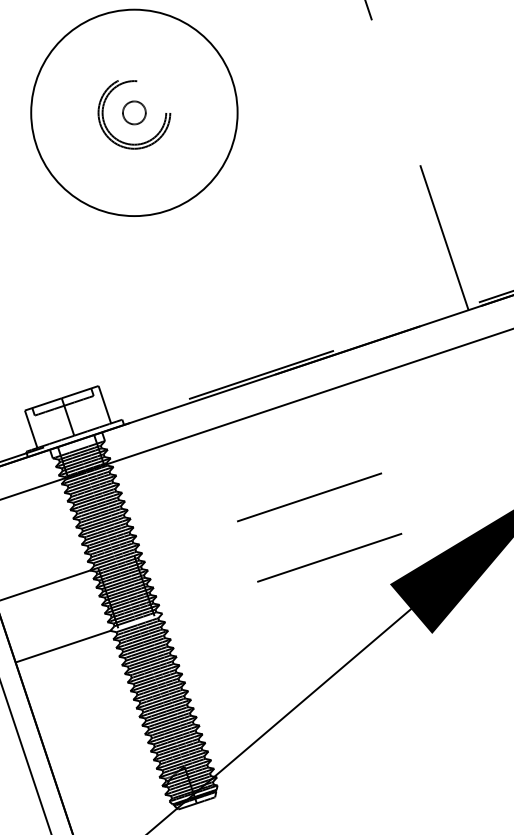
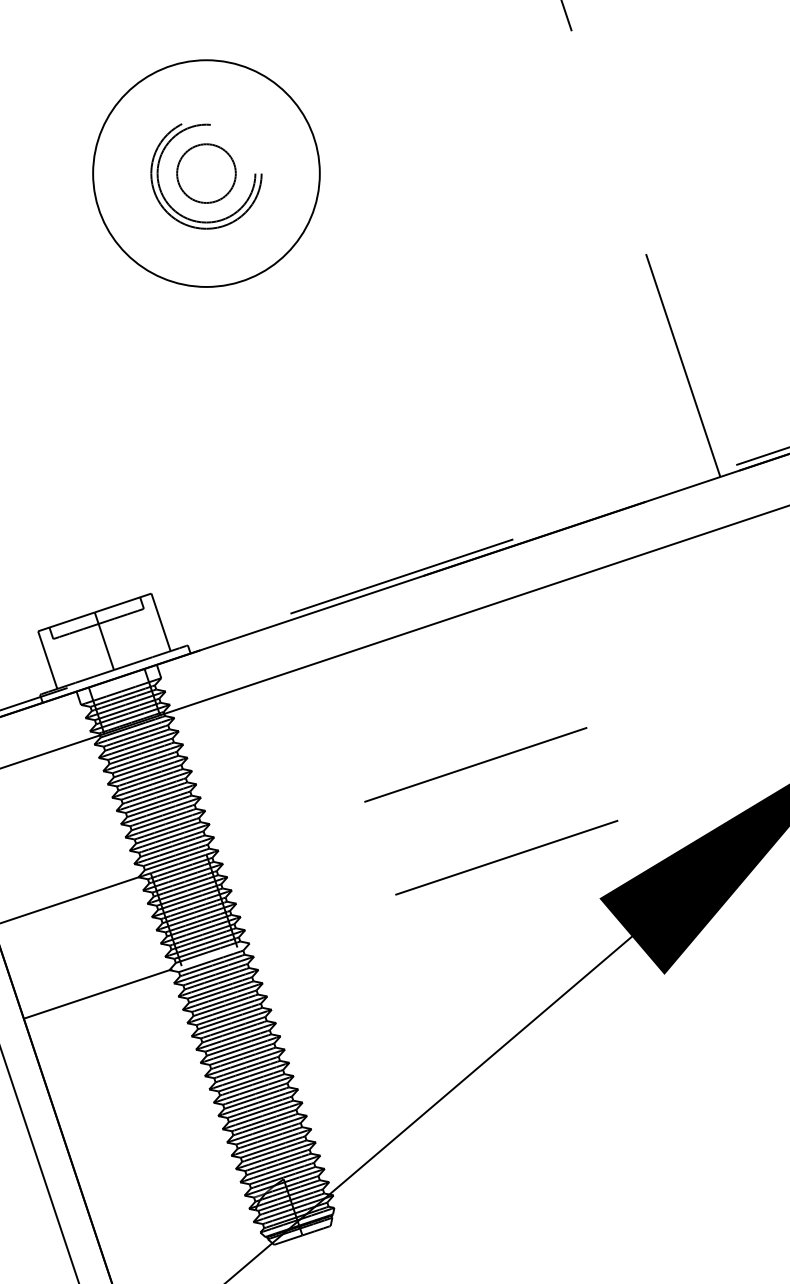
circle: (134, 112) -> (206, 172), size x0.71
circle: (134, 112) -> (206, 172), size x1.67

